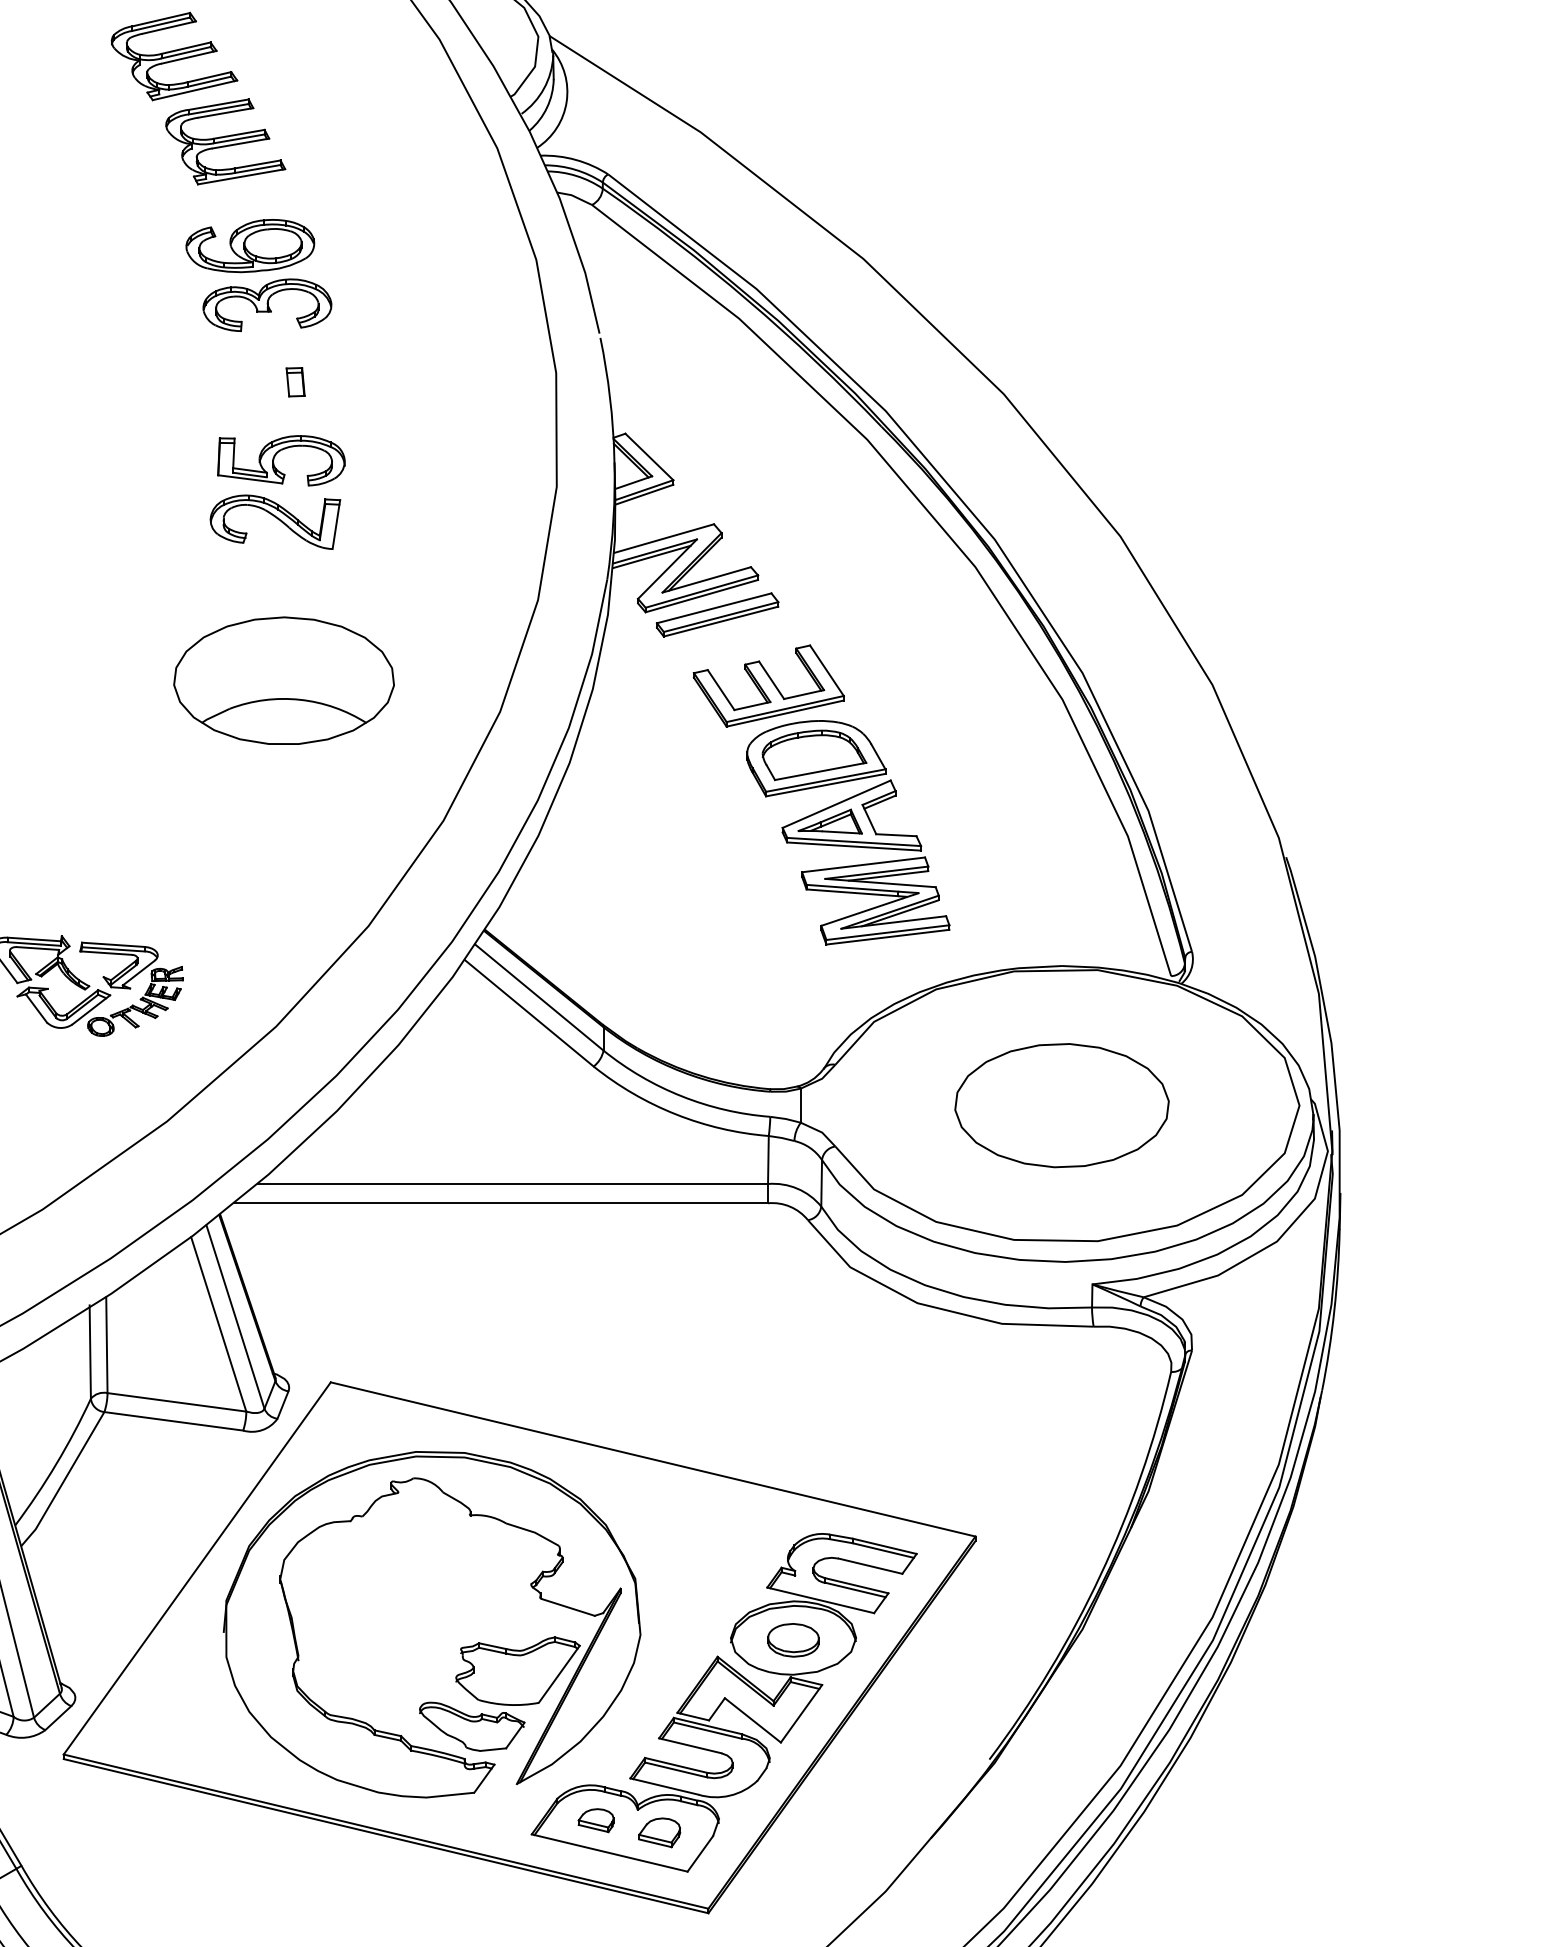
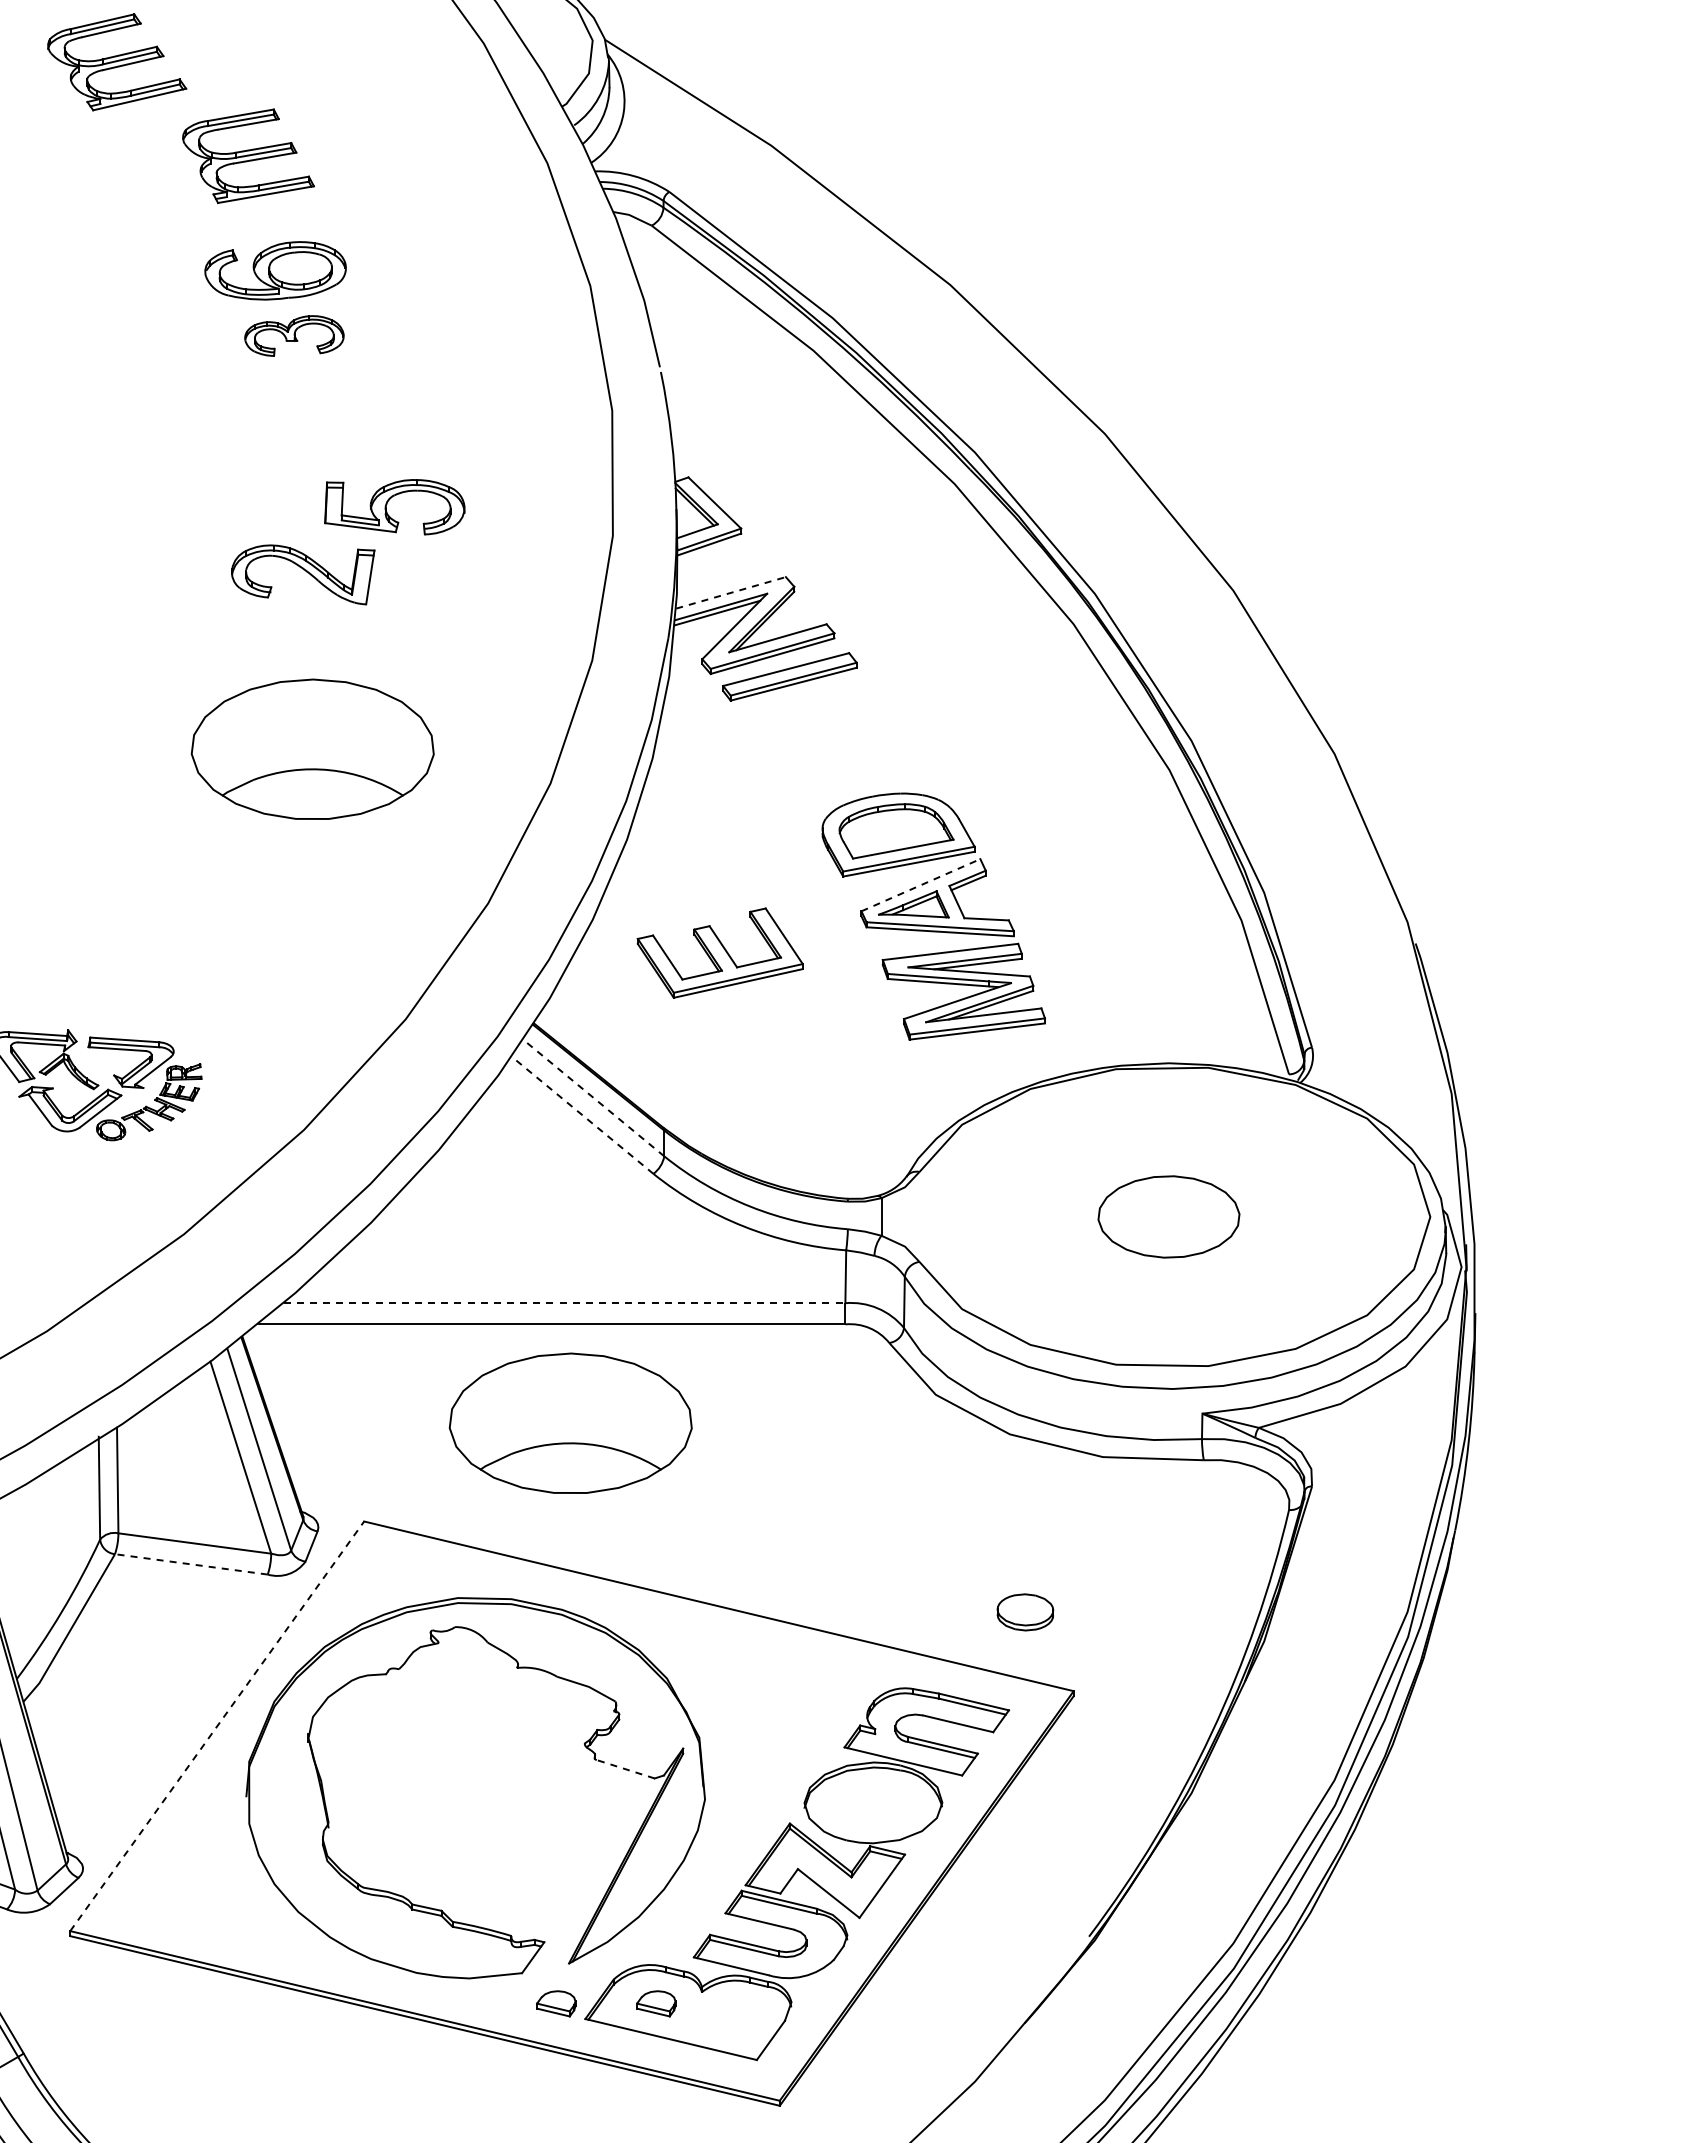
part: (174, 56) -> (117, 62), moved
part: (267, 304) -> (294, 335), size x0.7
part: (295, 382) -> (325, 420), removed
part: (274, 458) -> (387, 504), moved
line: (664, 538) -> (731, 592), solid -> dashed
part: (768, 685) -> (719, 952), moved
line: (836, 804) -> (920, 885), solid -> dashed
line: (539, 997) -> (593, 1097), solid -> dashed
line: (529, 1013) -> (582, 1115), solid -> dashed
part: (1061, 1105) -> (1168, 1216), size x0.6
line: (512, 1184) -> (564, 1303), solid -> dashed
part: (518, 1292) -> (570, 1422), added
line: (173, 1421) -> (190, 1564), solid -> dashed
line: (197, 1567) -> (217, 1725), solid -> dashed
line: (568, 1607) -> (625, 1769), solid -> dashed
part: (793, 1640) -> (1025, 1612), moved
part: (500, 1694) -> (550, 1864), removed
part: (505, 1820) -> (556, 2003), added
part: (659, 1833) -> (725, 2017), removed

